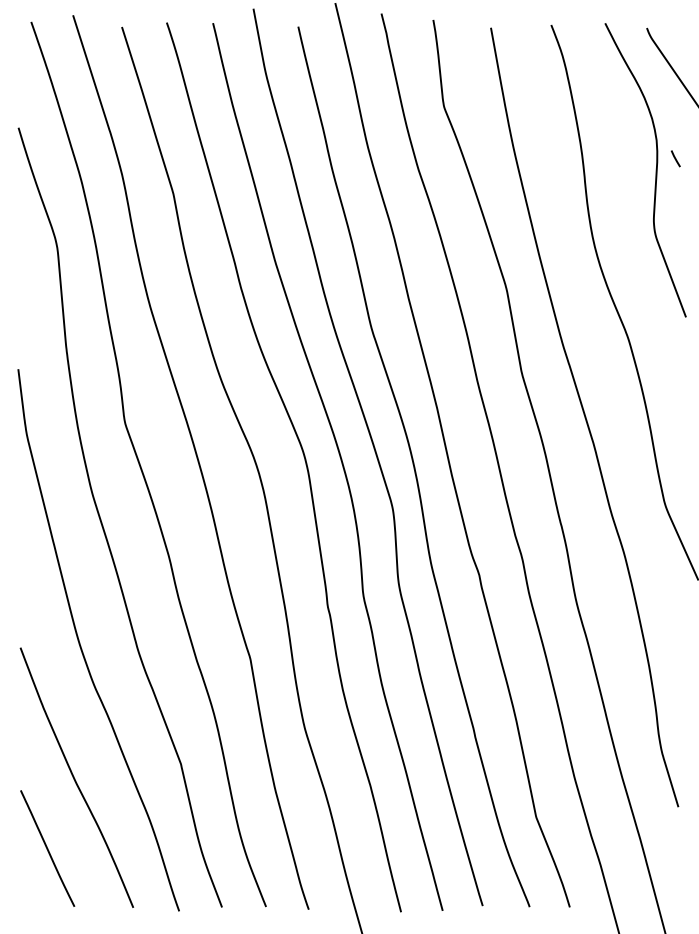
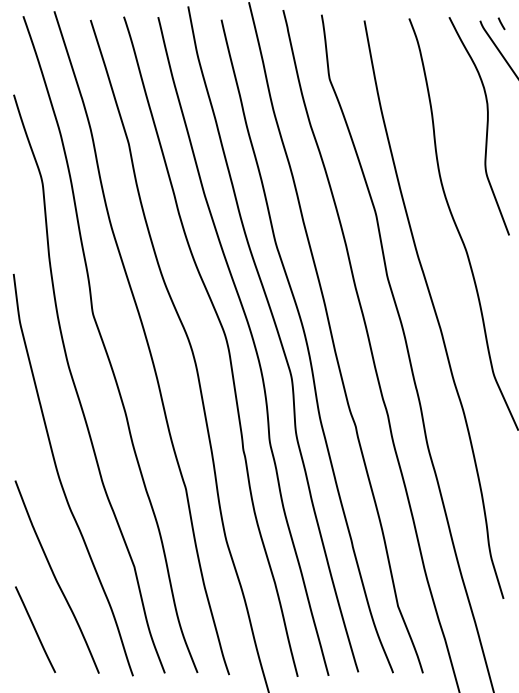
line: (675, 158) -> (501, 23), moved

